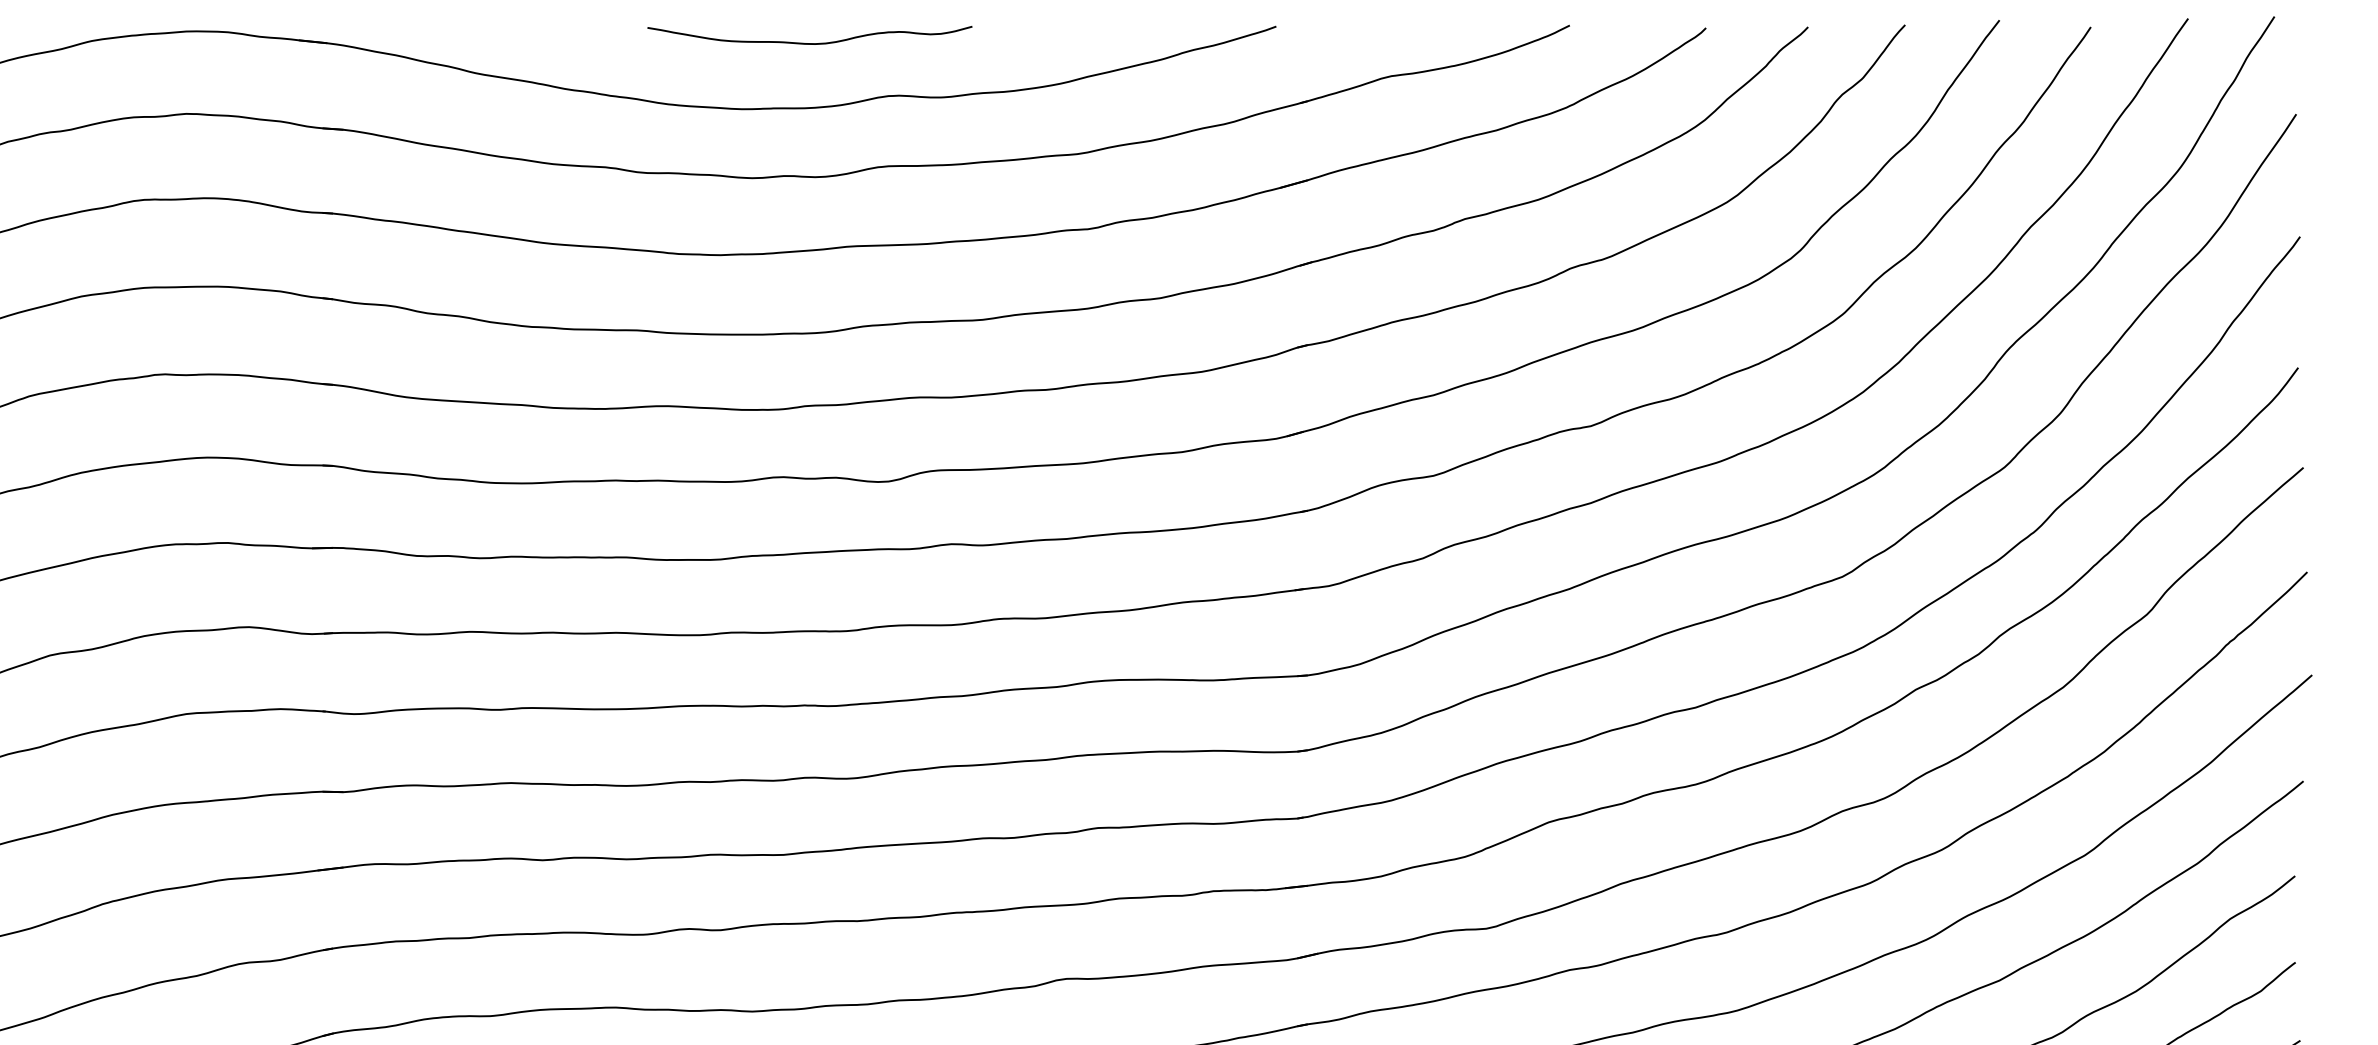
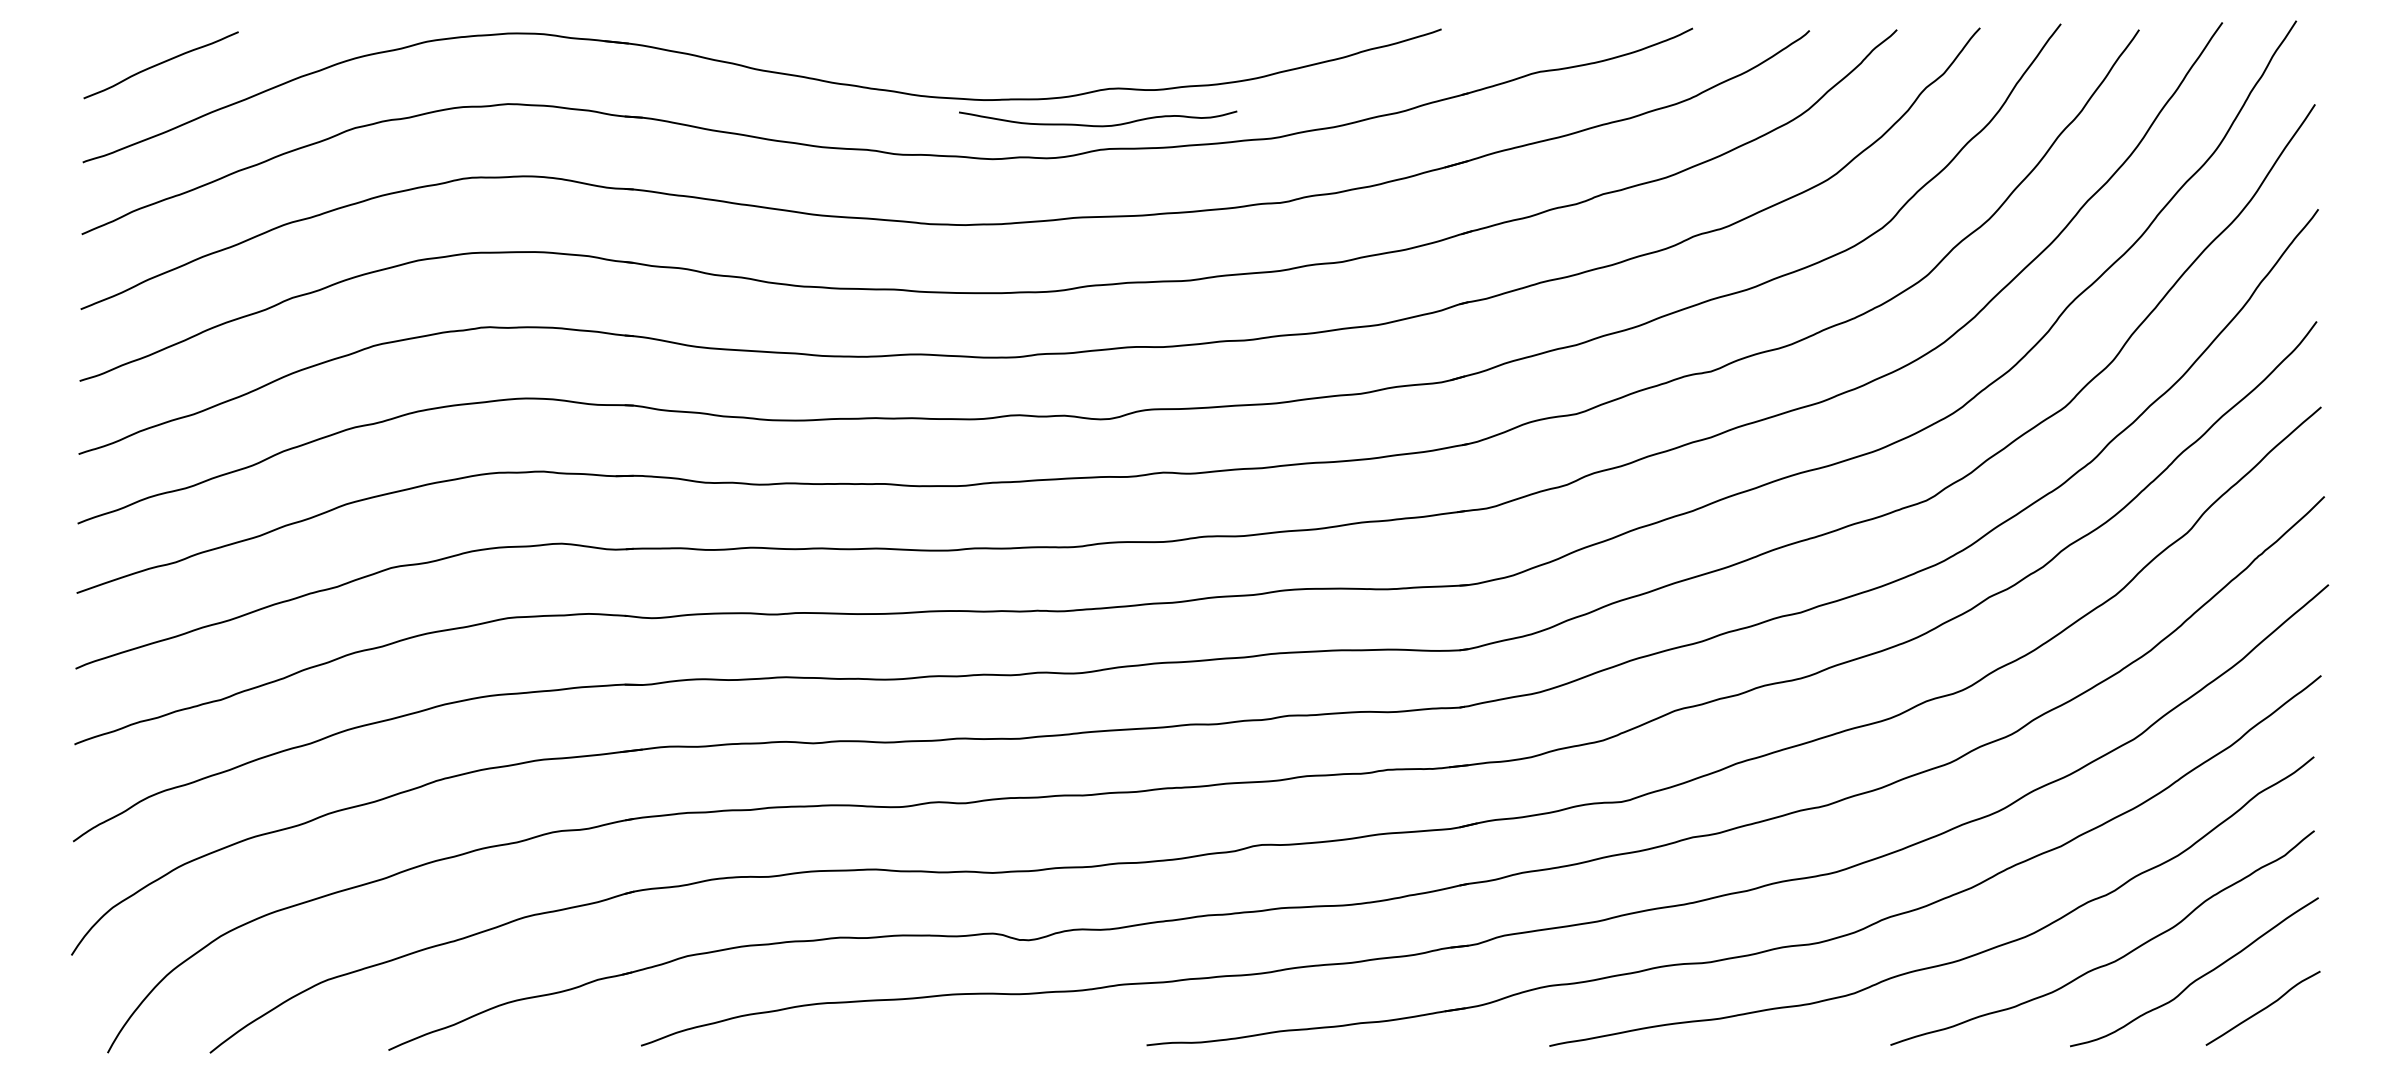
curve: (810, 43) -> (1098, 125), moved

